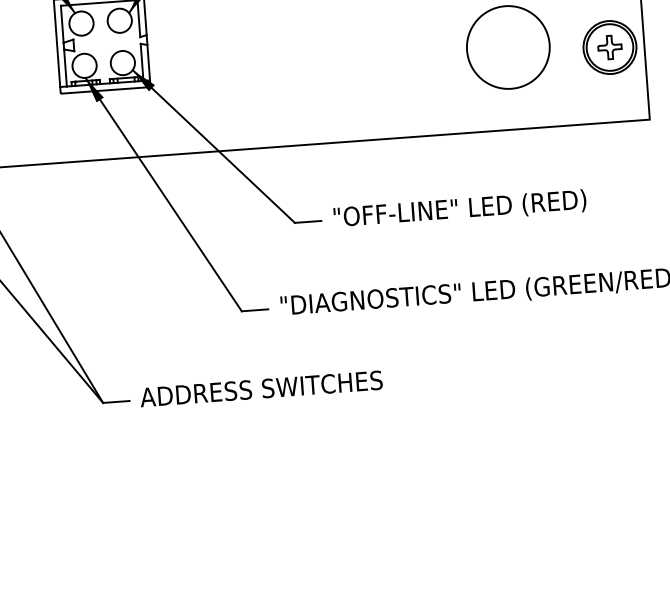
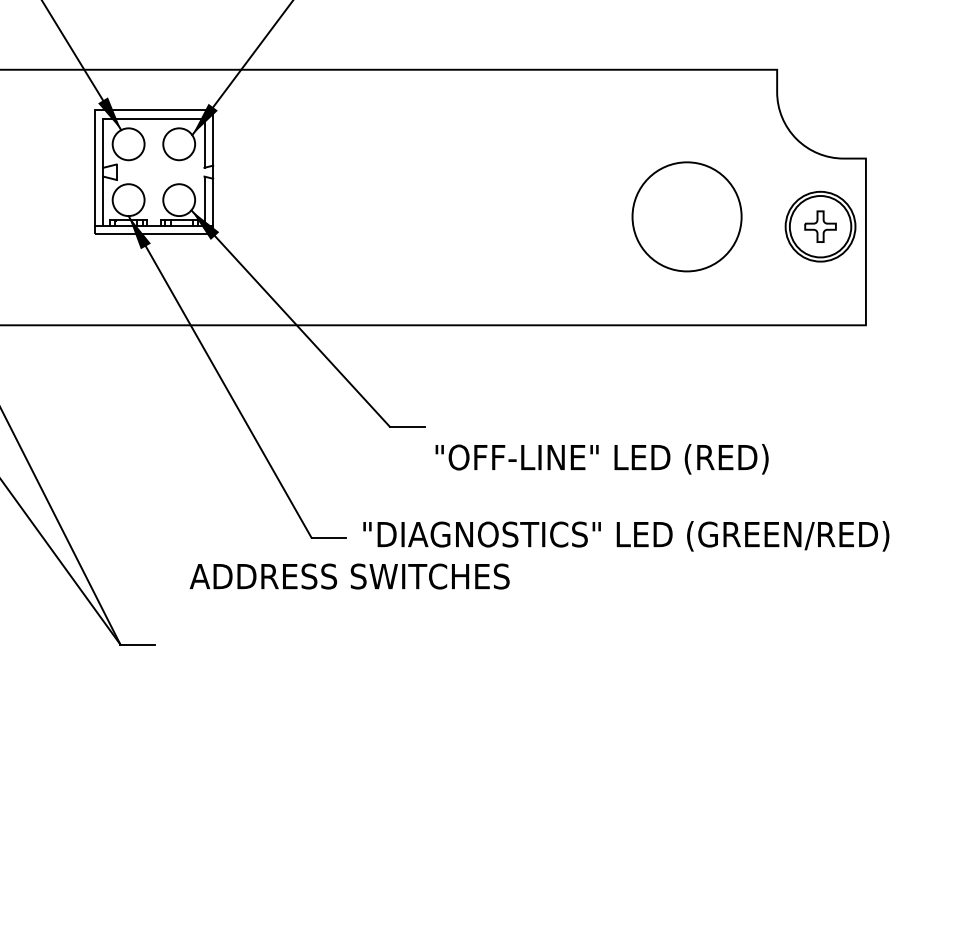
text: (459, 209) -> (601, 459), moved
text: (261, 388) -> (349, 576), moved

